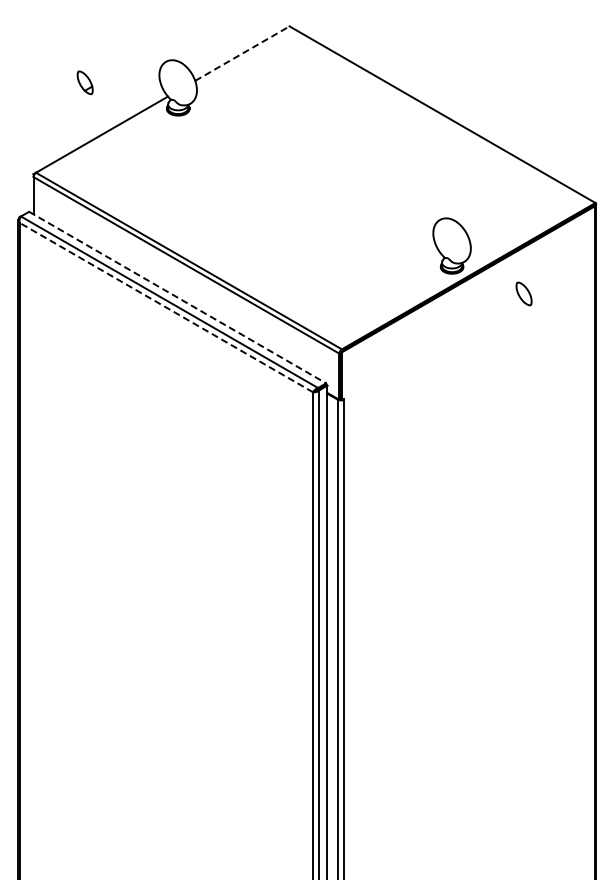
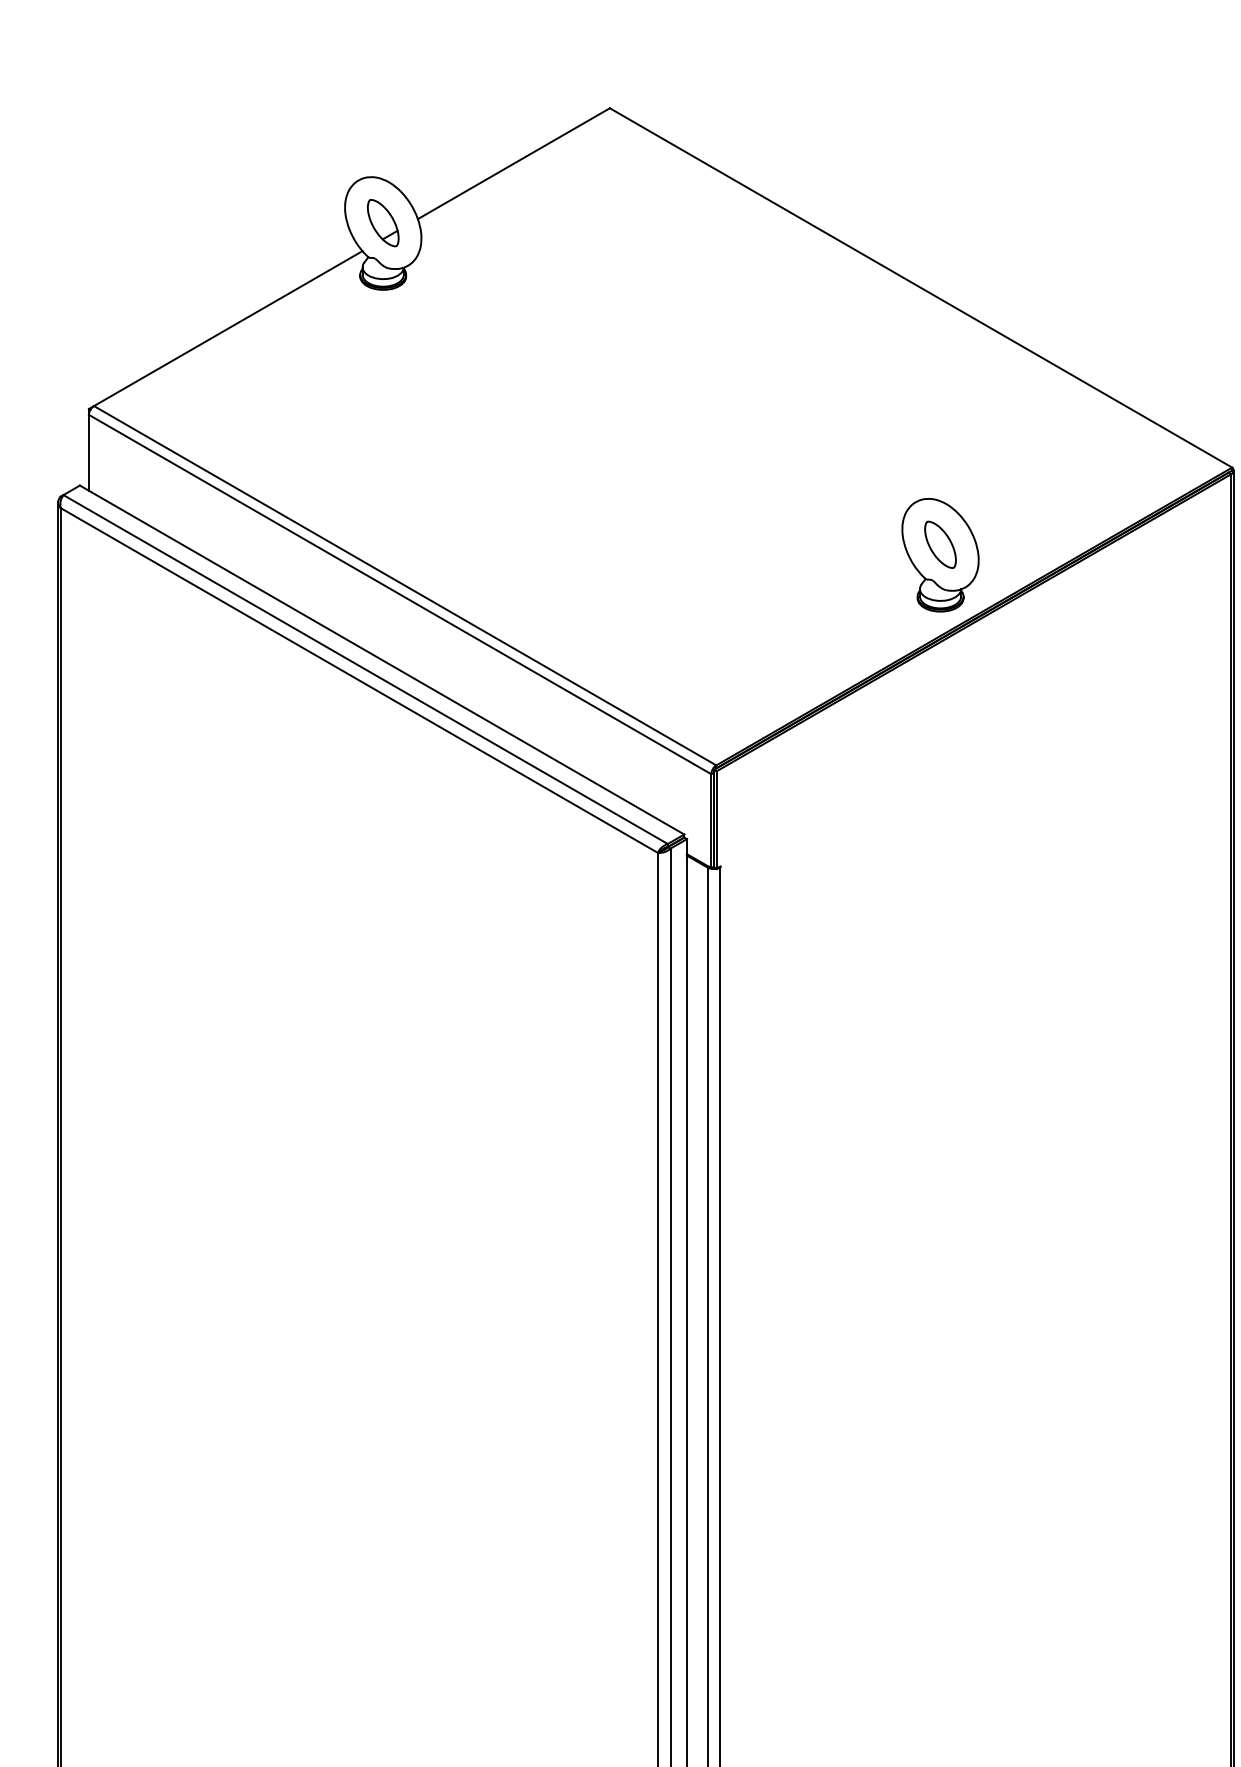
line: (242, 53) -> (514, 163), dashed -> solid
part: (84, 82) -> (381, 222), moved
part: (523, 293) -> (939, 543), moved
line: (177, 297) -> (381, 659), dashed -> solid
line: (166, 307) -> (359, 680), dashed -> solid

